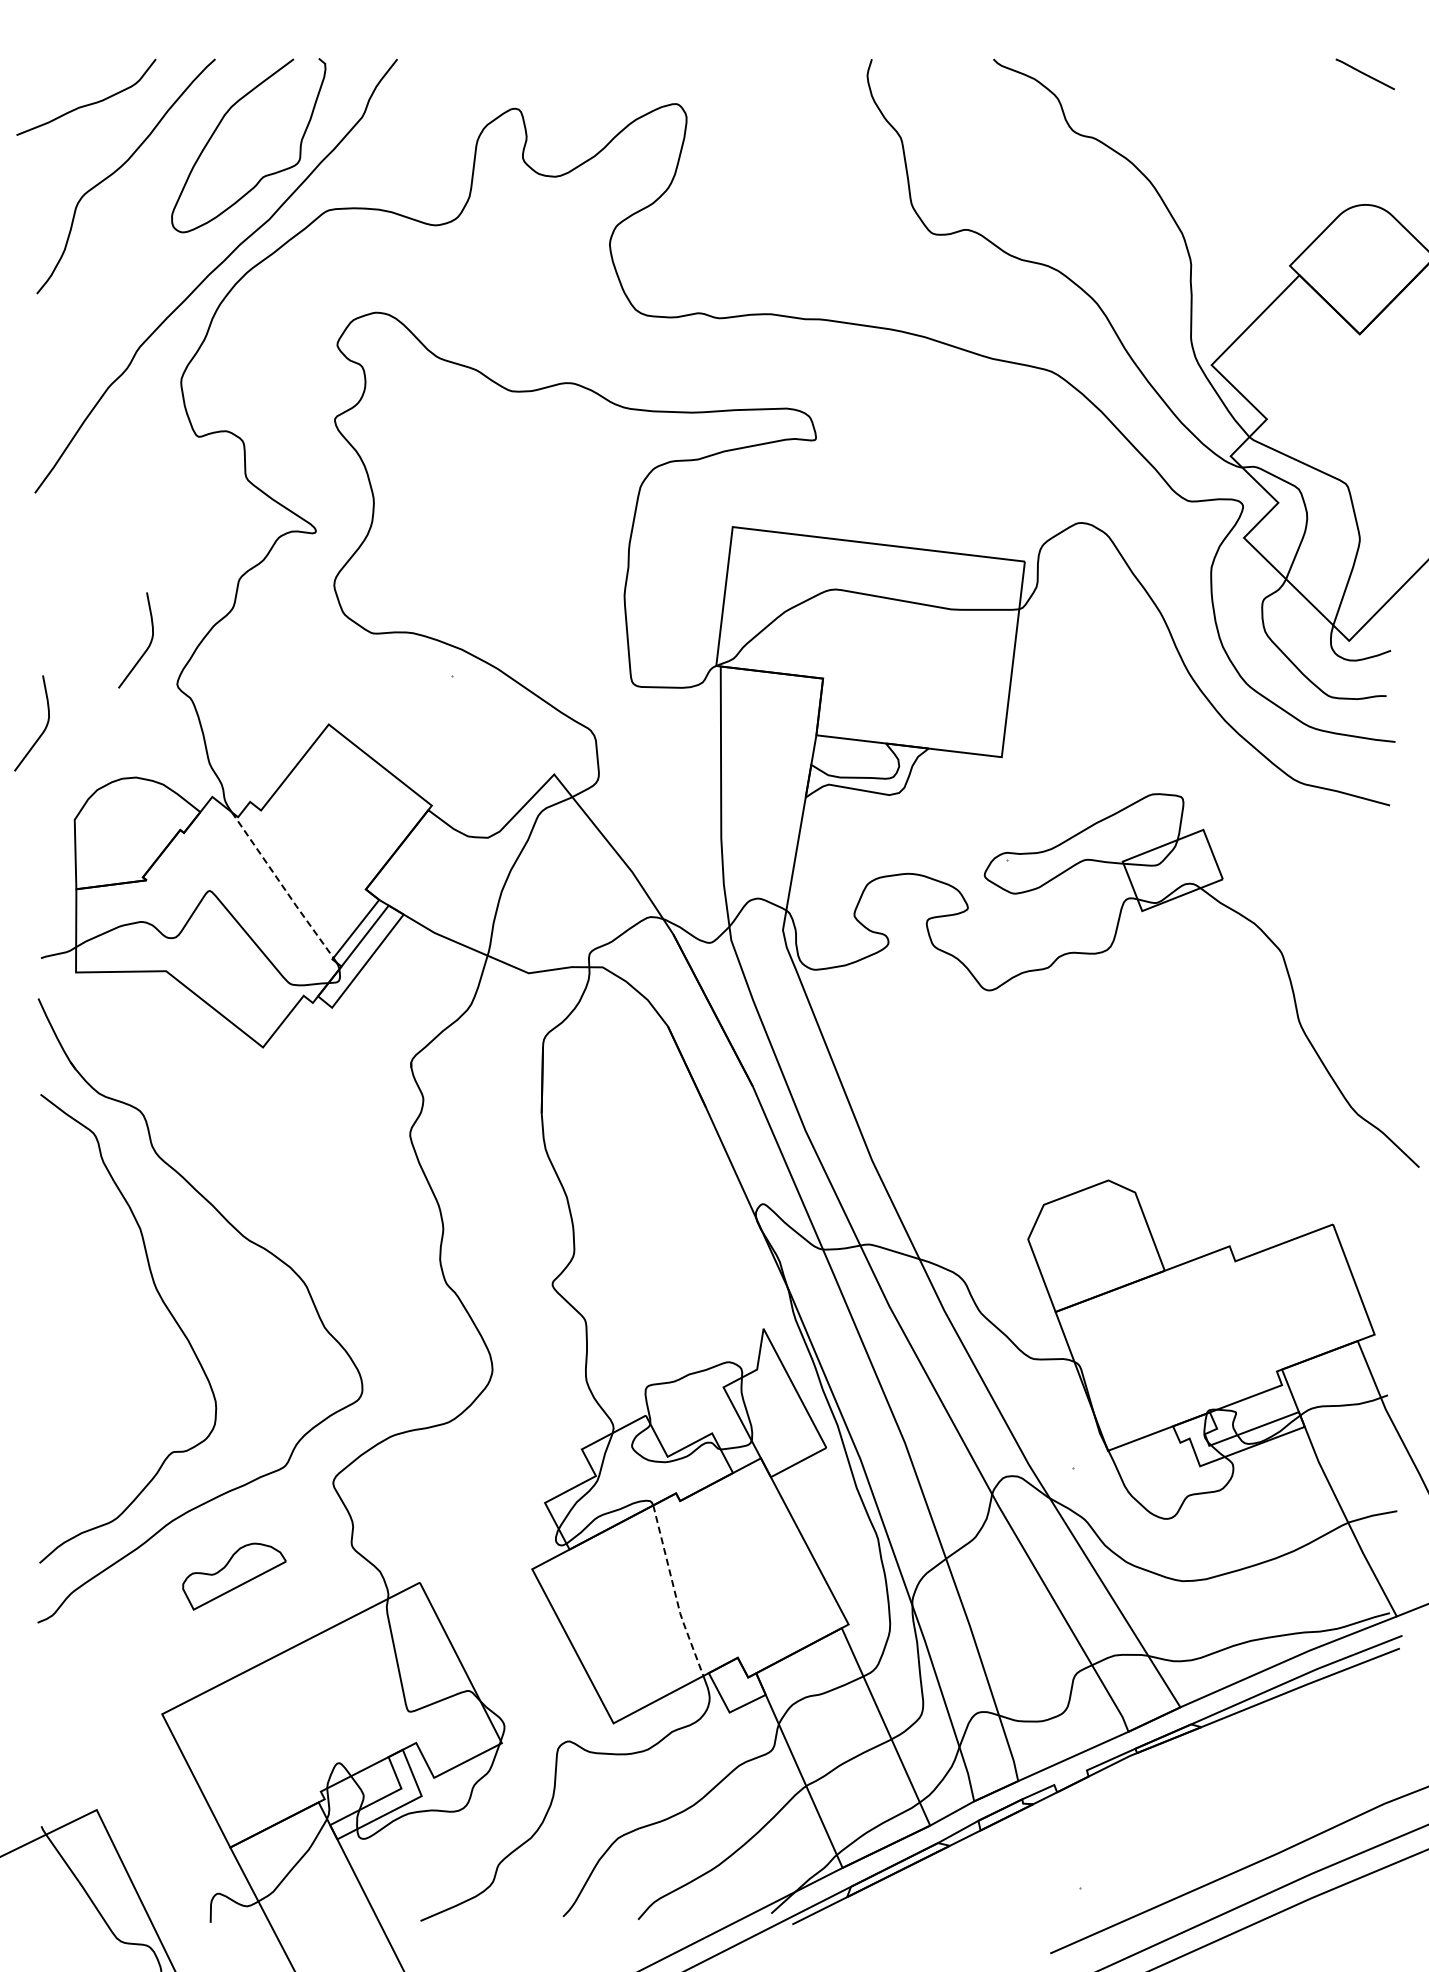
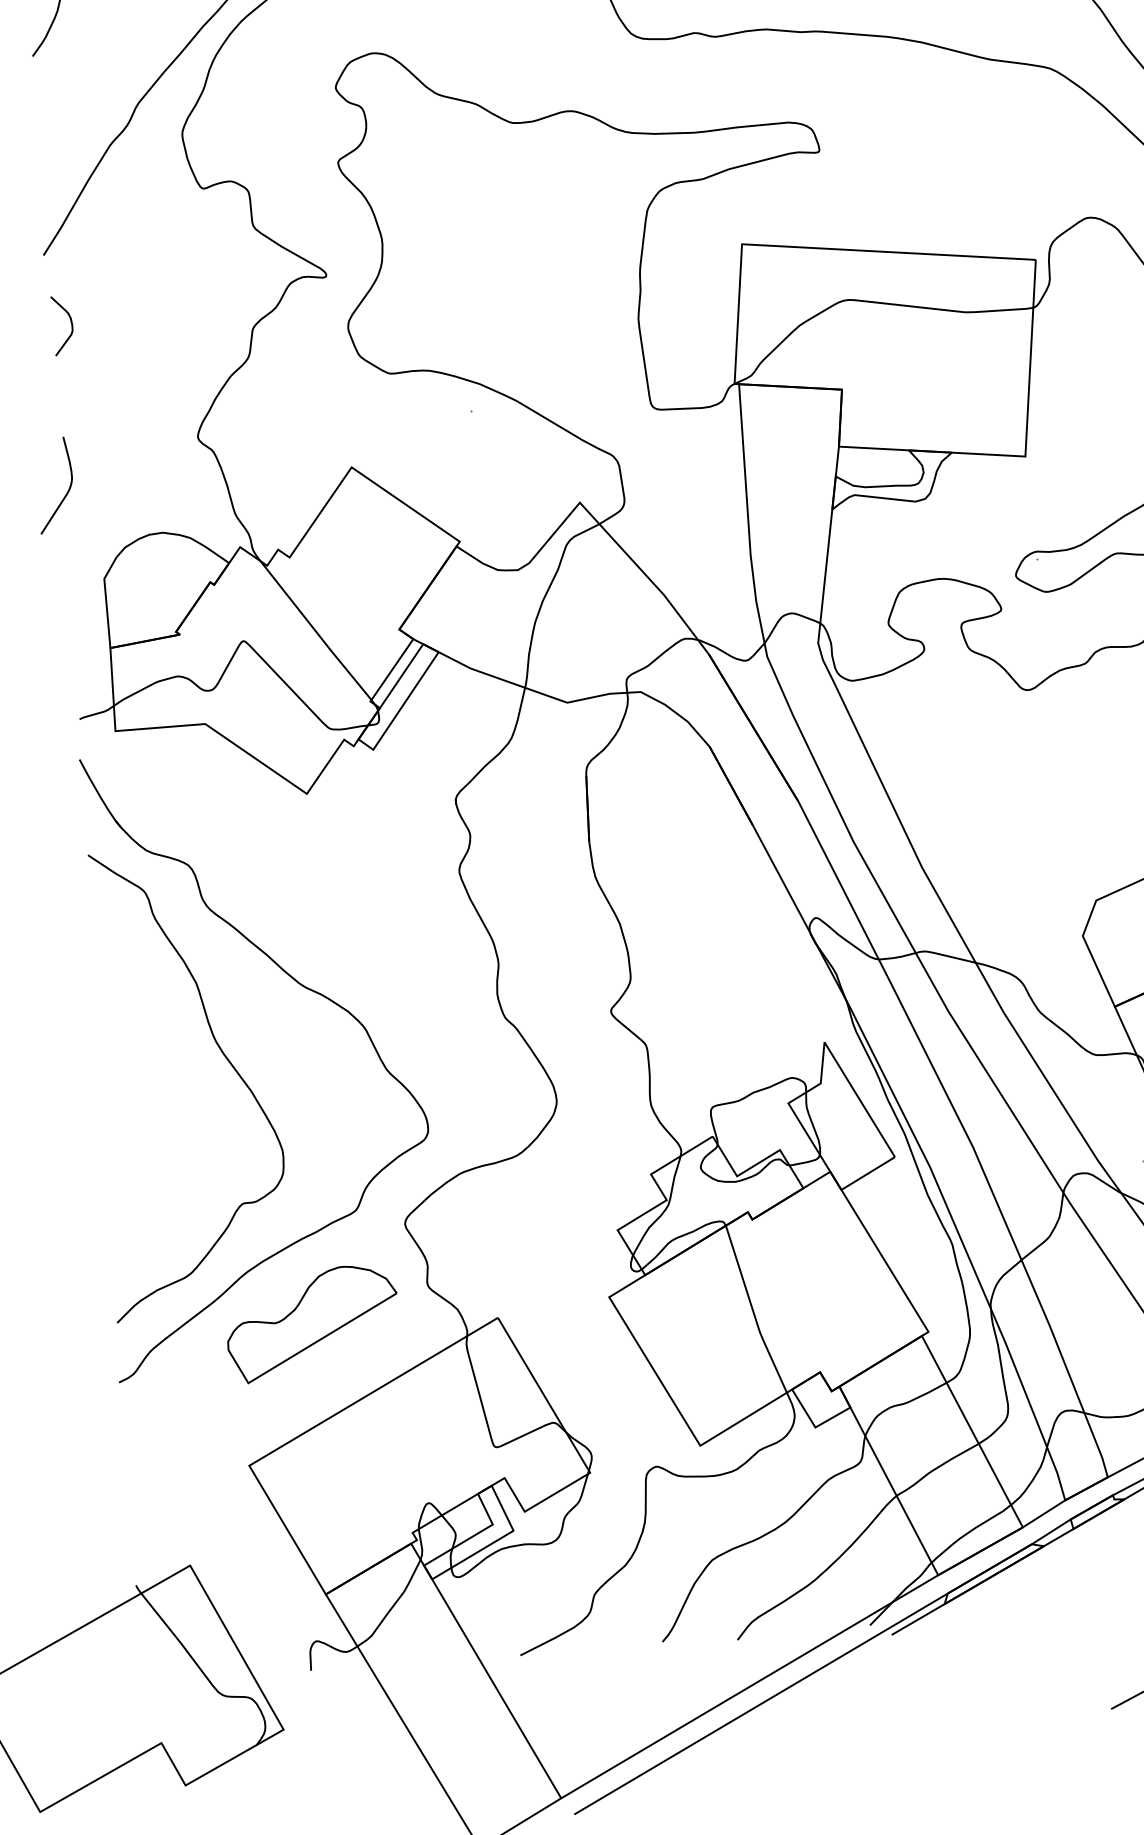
curve: (57, 561) -> (70, 322), added
curve: (146, 648) -> (164, 403), removed
line: (282, 886) -> (315, 632), dashed -> solid
part: (234, 1576) -> (312, 1323), size x1.67
line: (675, 1593) -> (753, 1312), dashed -> solid

